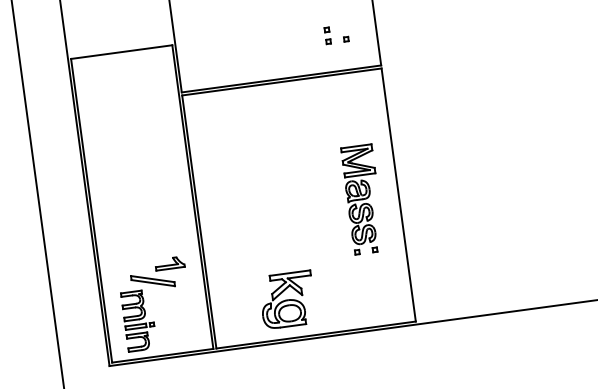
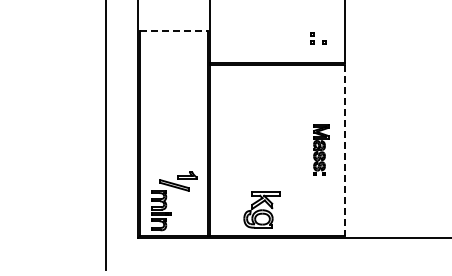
line: (122, 52) -> (174, 30), solid -> dashed
line: (399, 195) -> (345, 150), solid -> dashed
part: (363, 198) -> (321, 149), size x0.7

